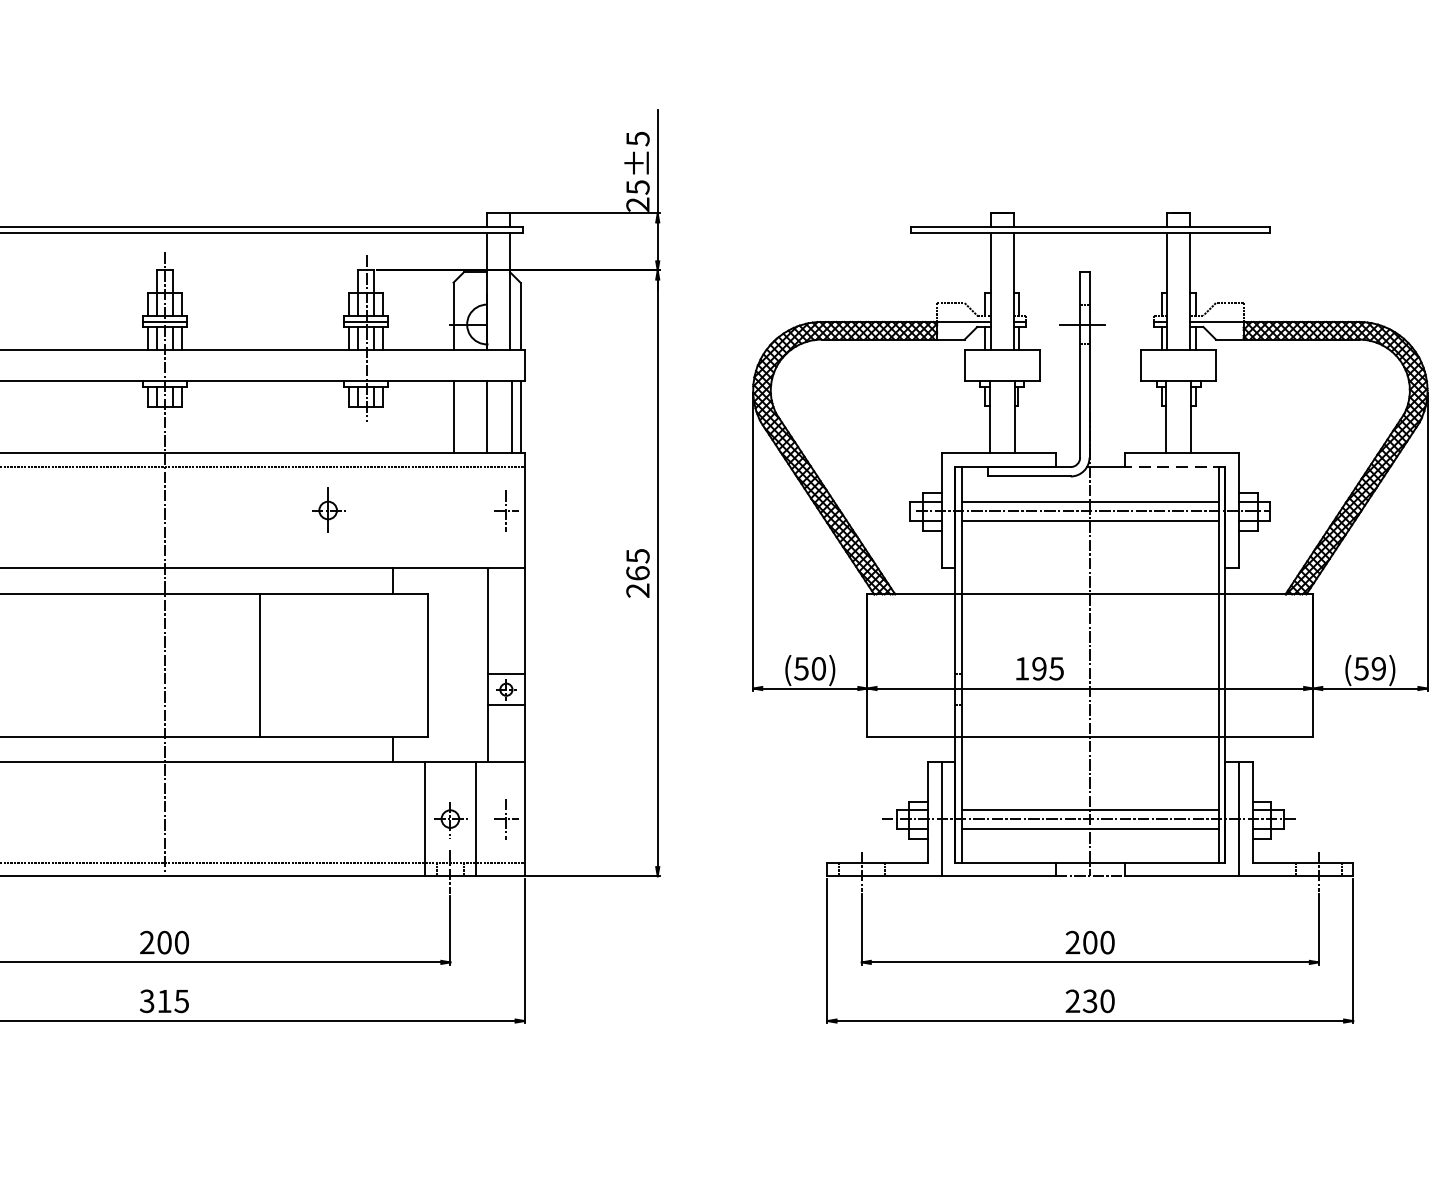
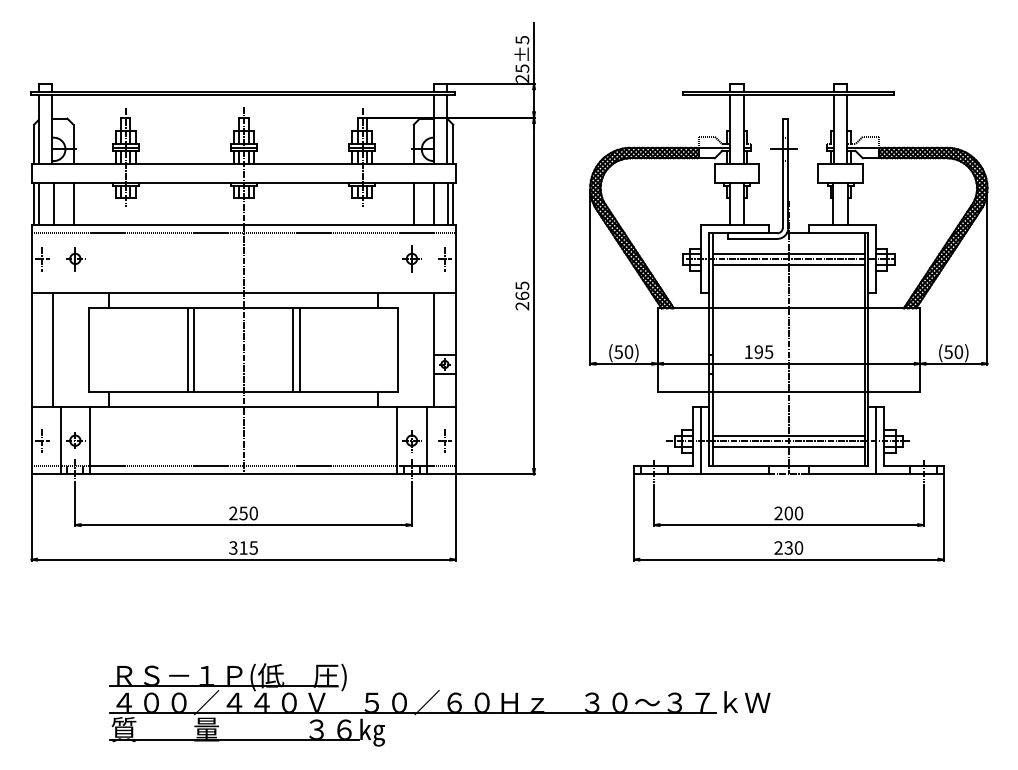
line: (1174, 467) -> (838, 233), dashed -> solid
part: (327, 509) -> (411, 258), moved
line: (69, 665) -> (187, 350), added
line: (81, 665) -> (194, 350), added
line: (249, 665) -> (293, 350), added
text: (1378, 669) -> (958, 352), (59) -> (50)
text: (164, 942) -> (243, 513), 200 -> 250

